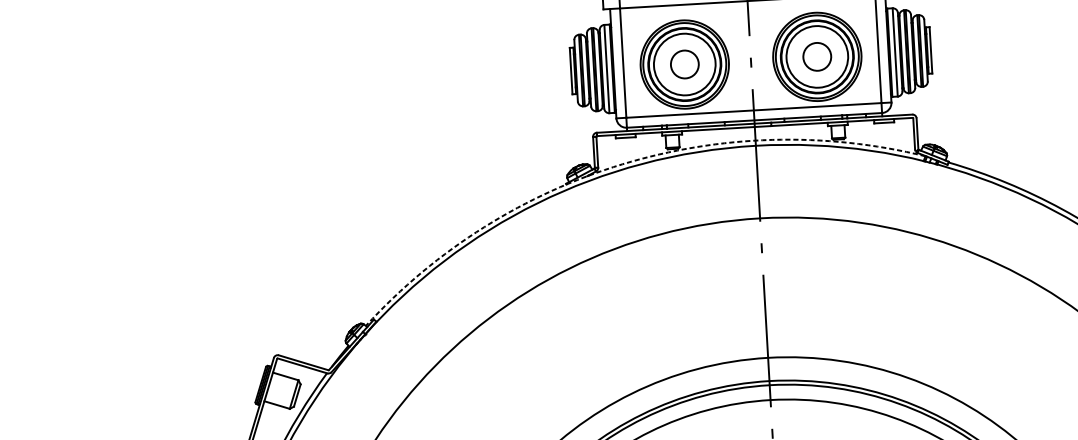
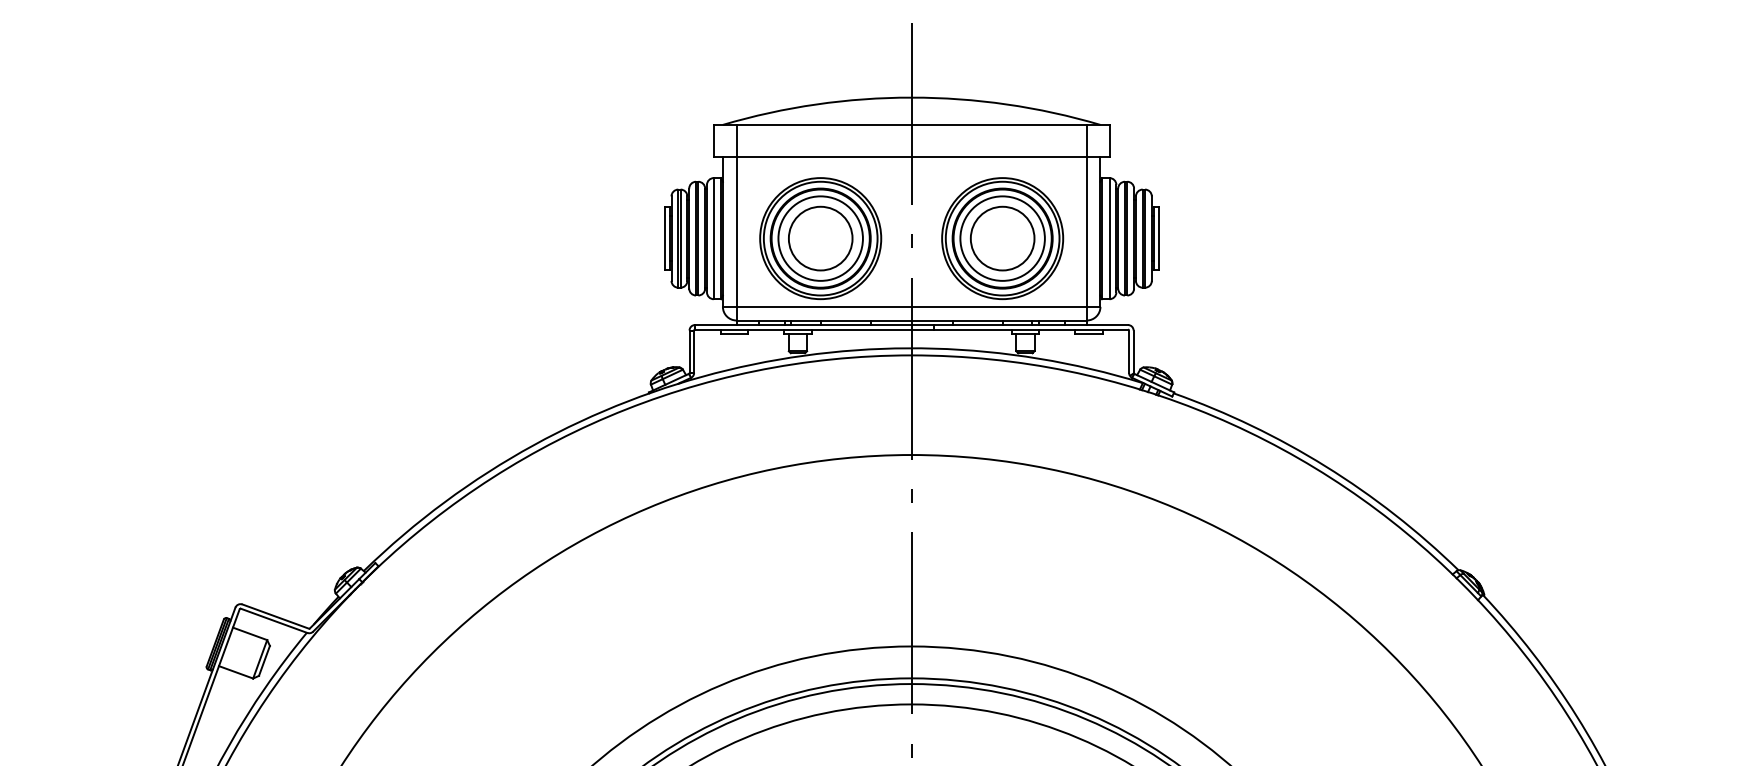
circle: (817, 56) -> (1002, 238), size x1.67
circle: (684, 64) -> (820, 238), size x1.67
arc: (622, 164) -> (727, 370), dashed -> solid

